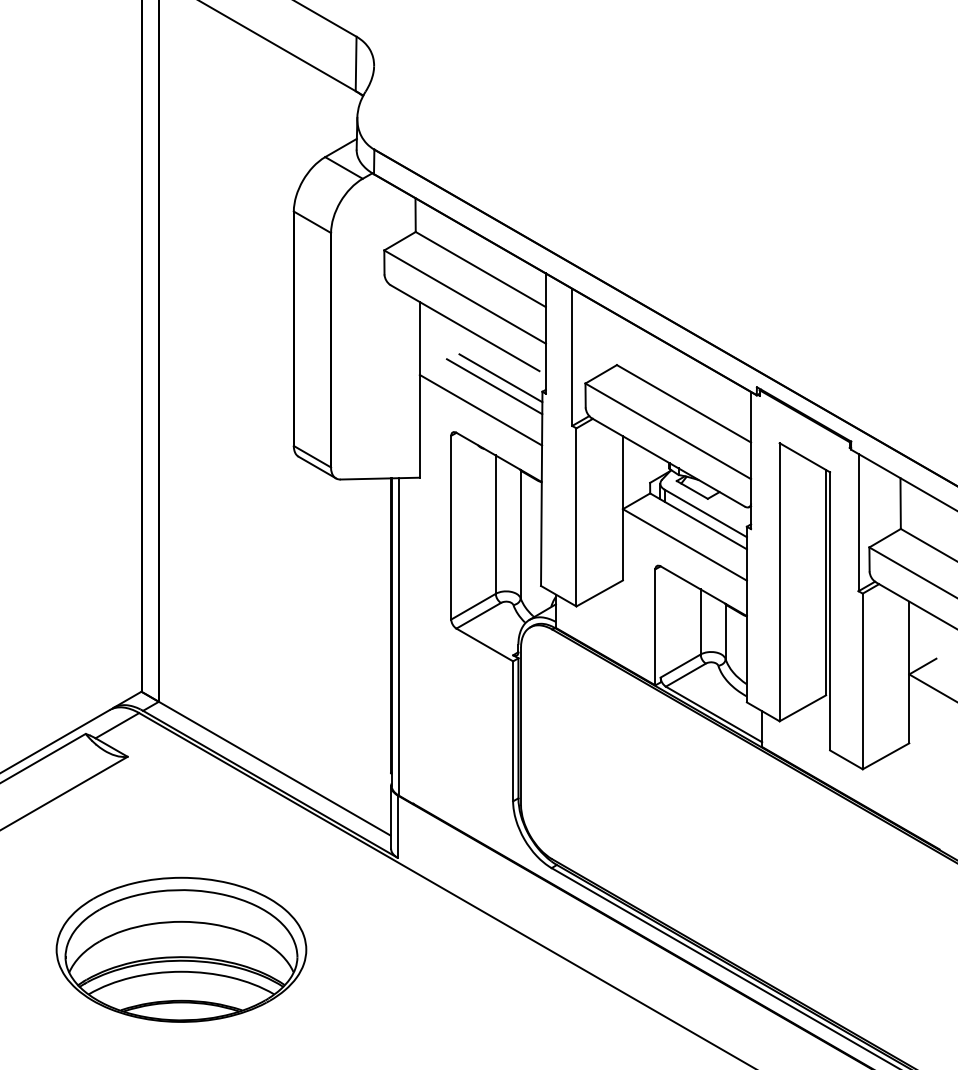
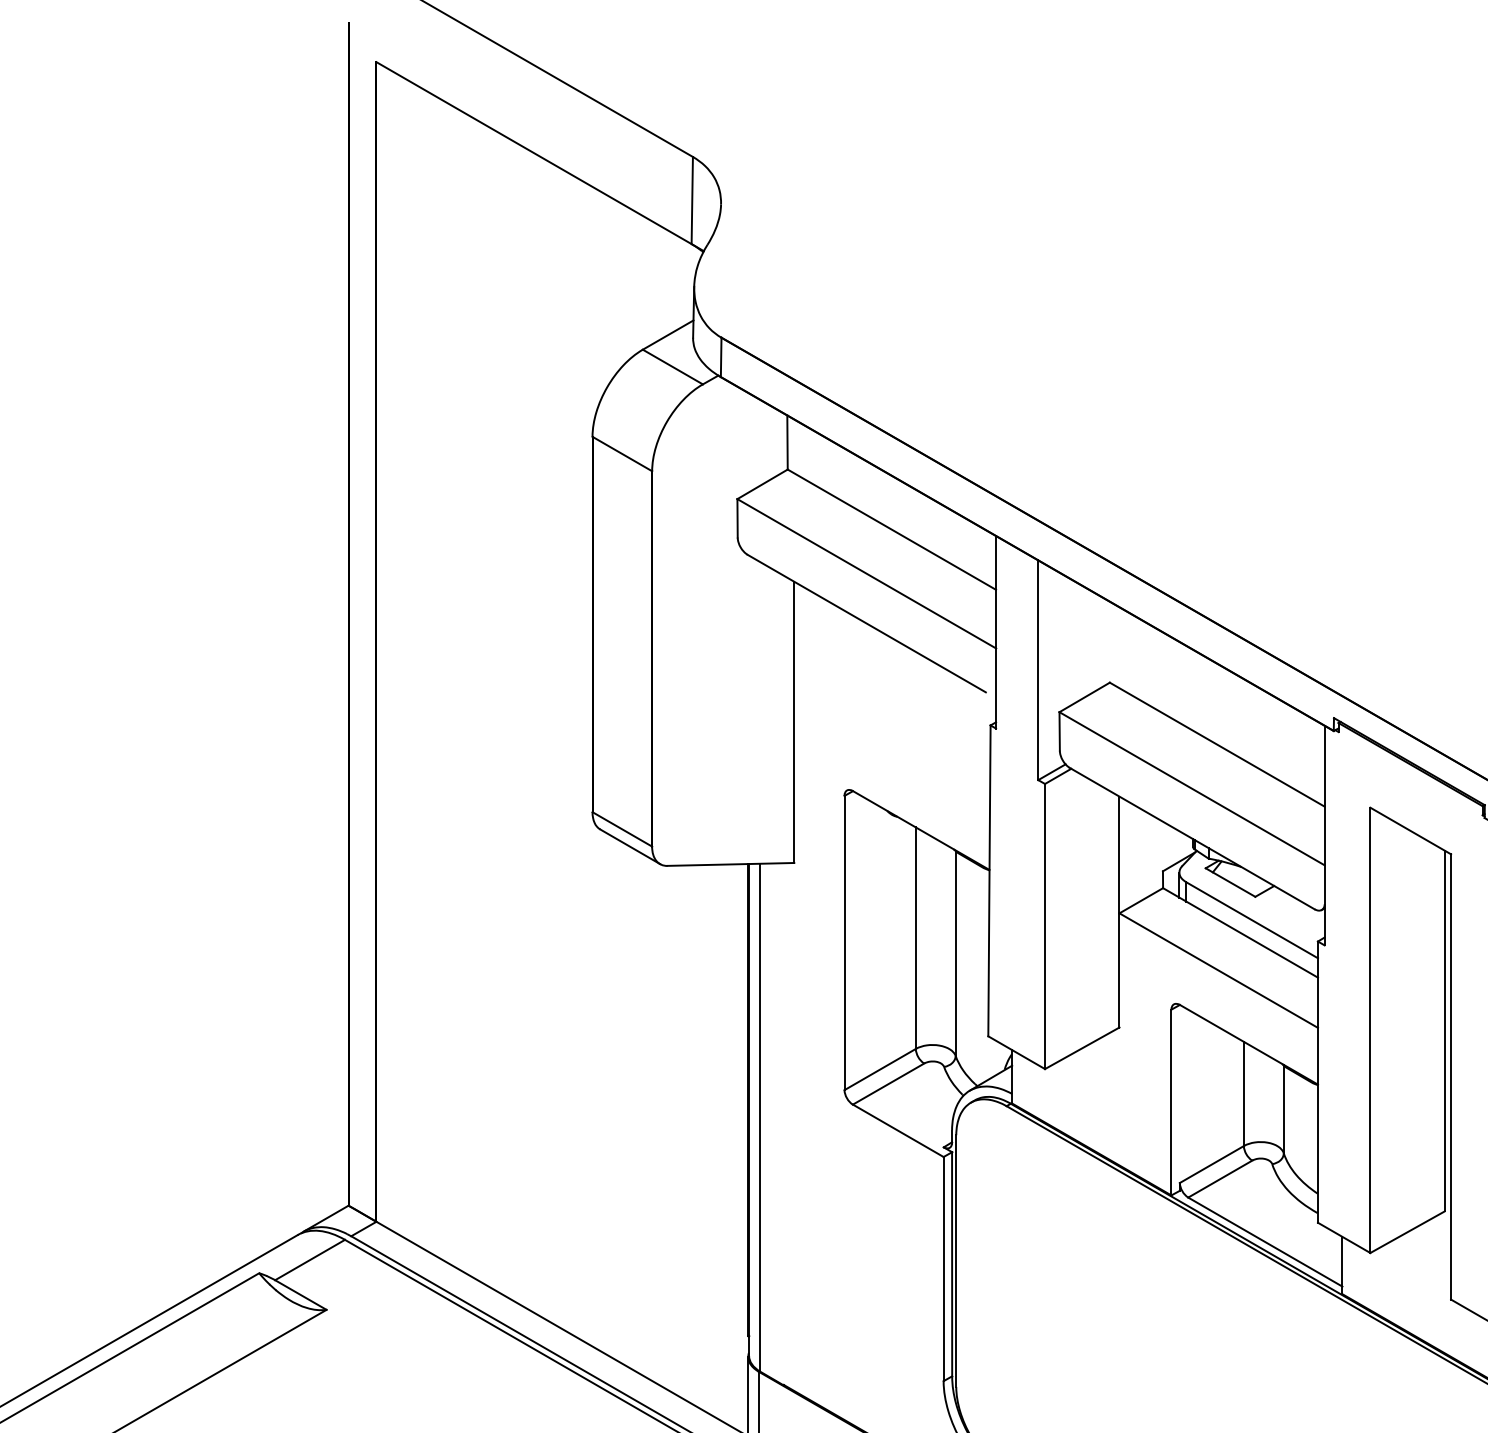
line: (500, 378) -> (923, 704), removed
line: (494, 386) -> (913, 716), removed
line: (480, 409) -> (891, 753), removed

